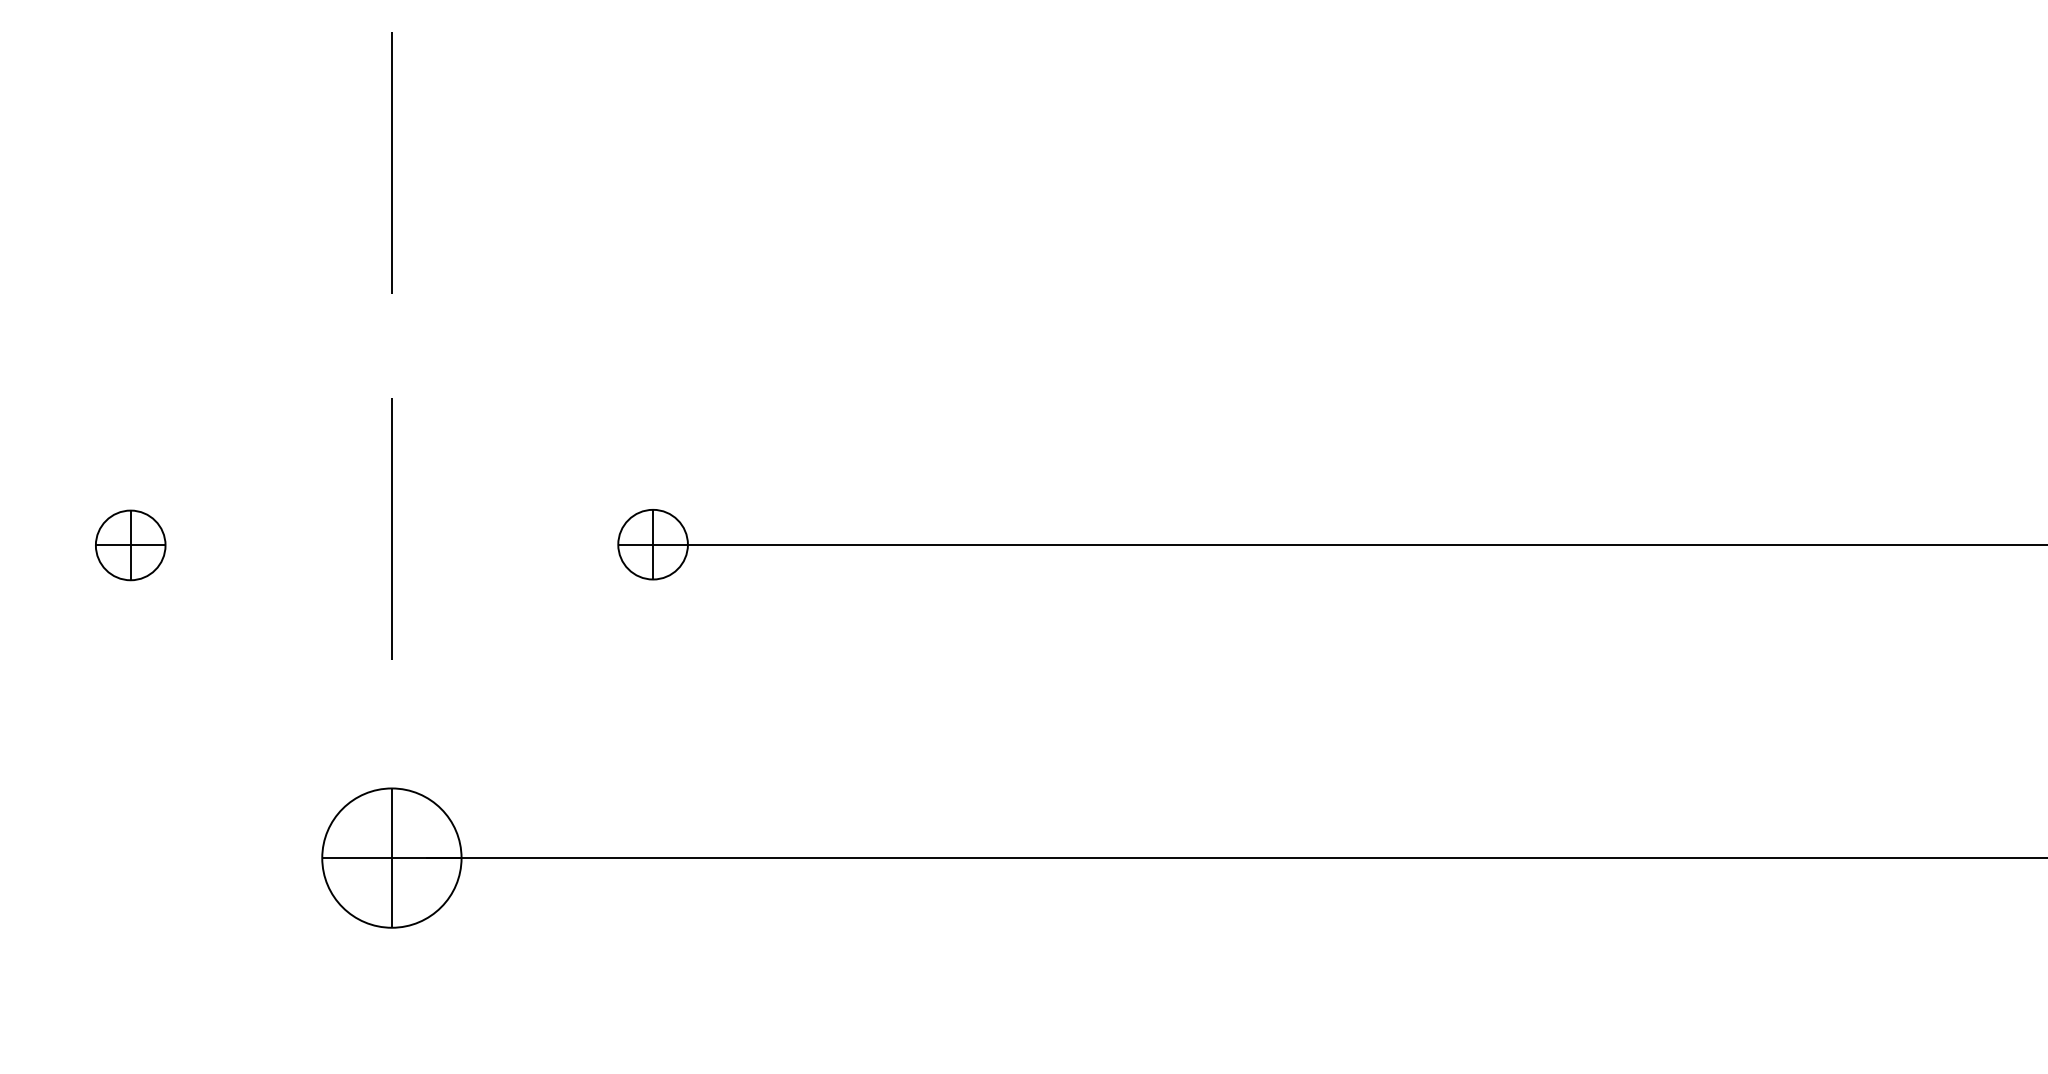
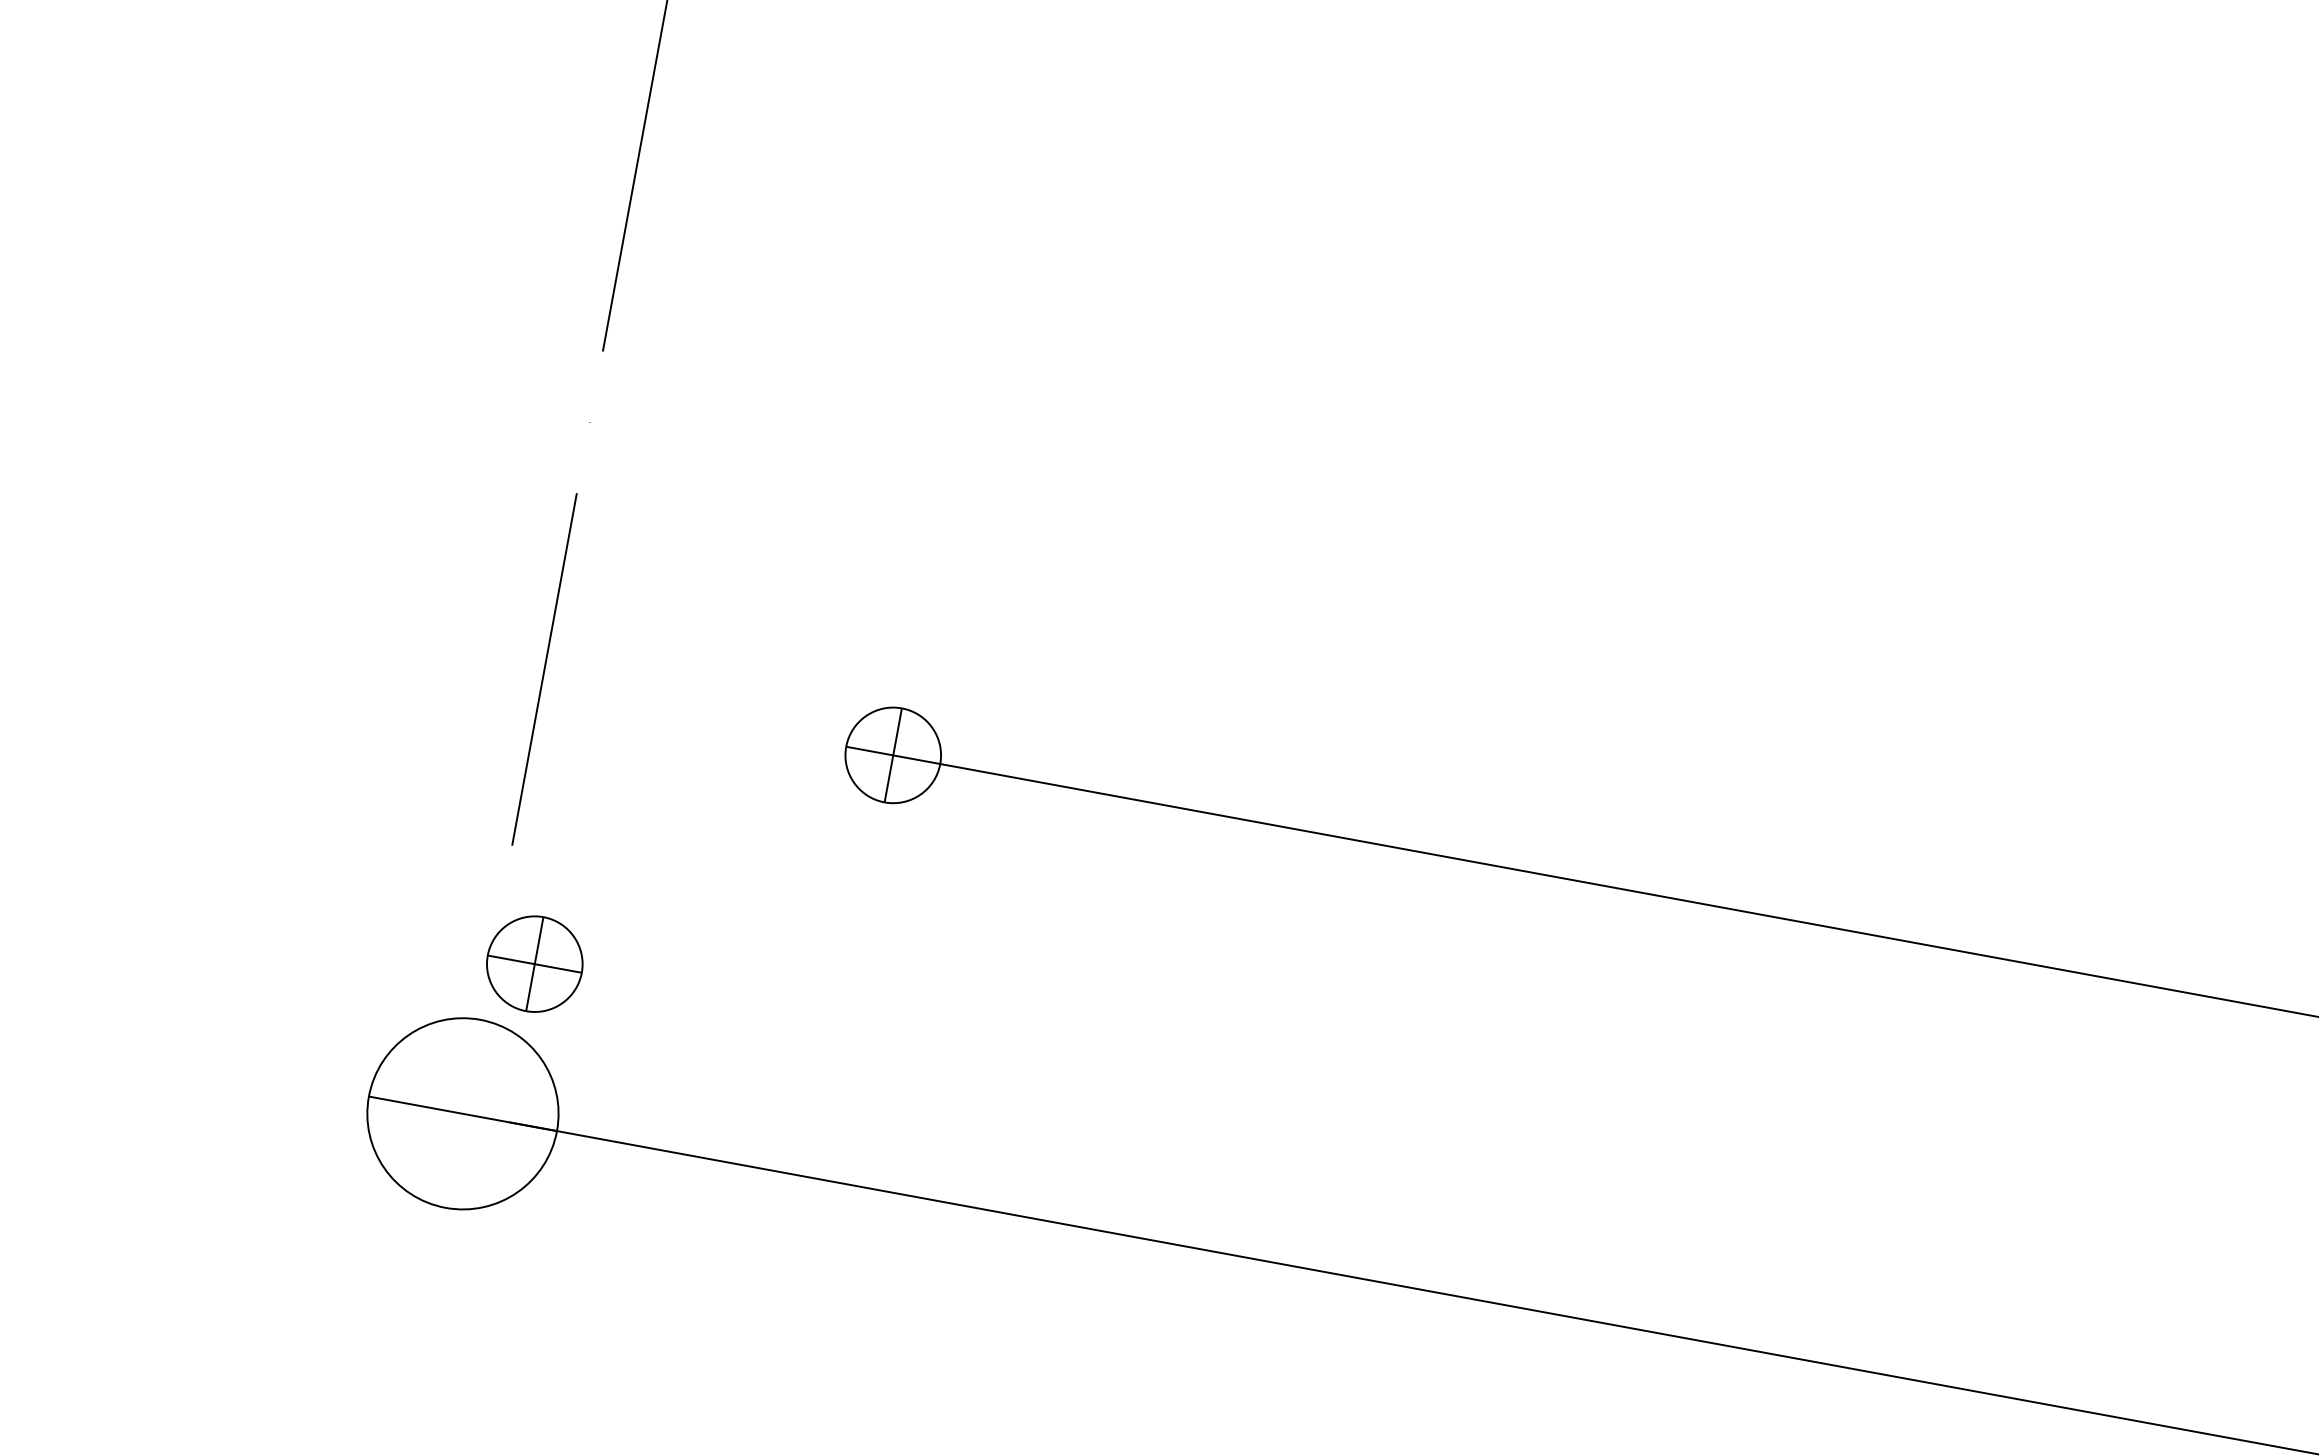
part: (130, 545) -> (534, 964), moved
line: (391, 857) -> (462, 1112), removed

